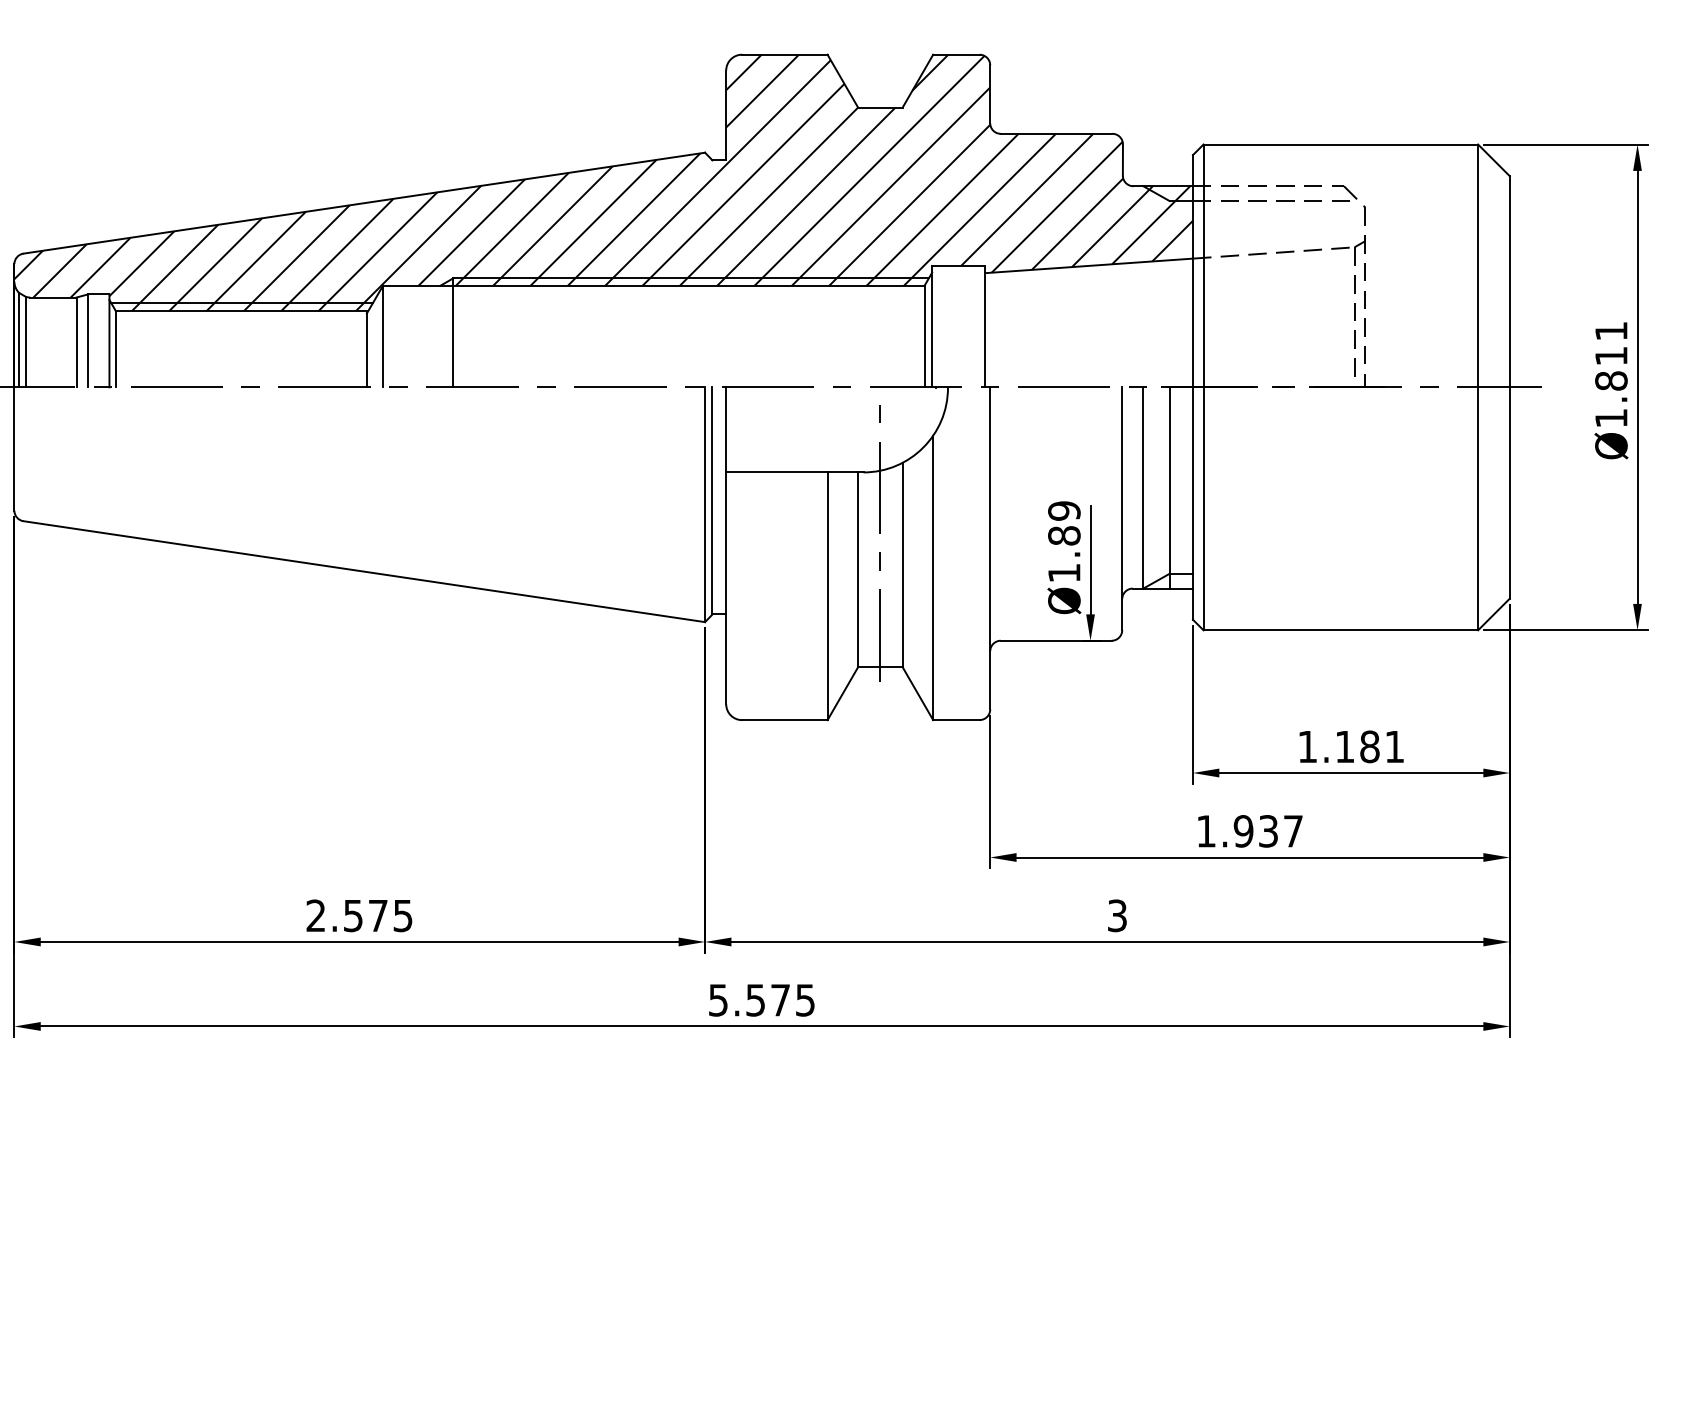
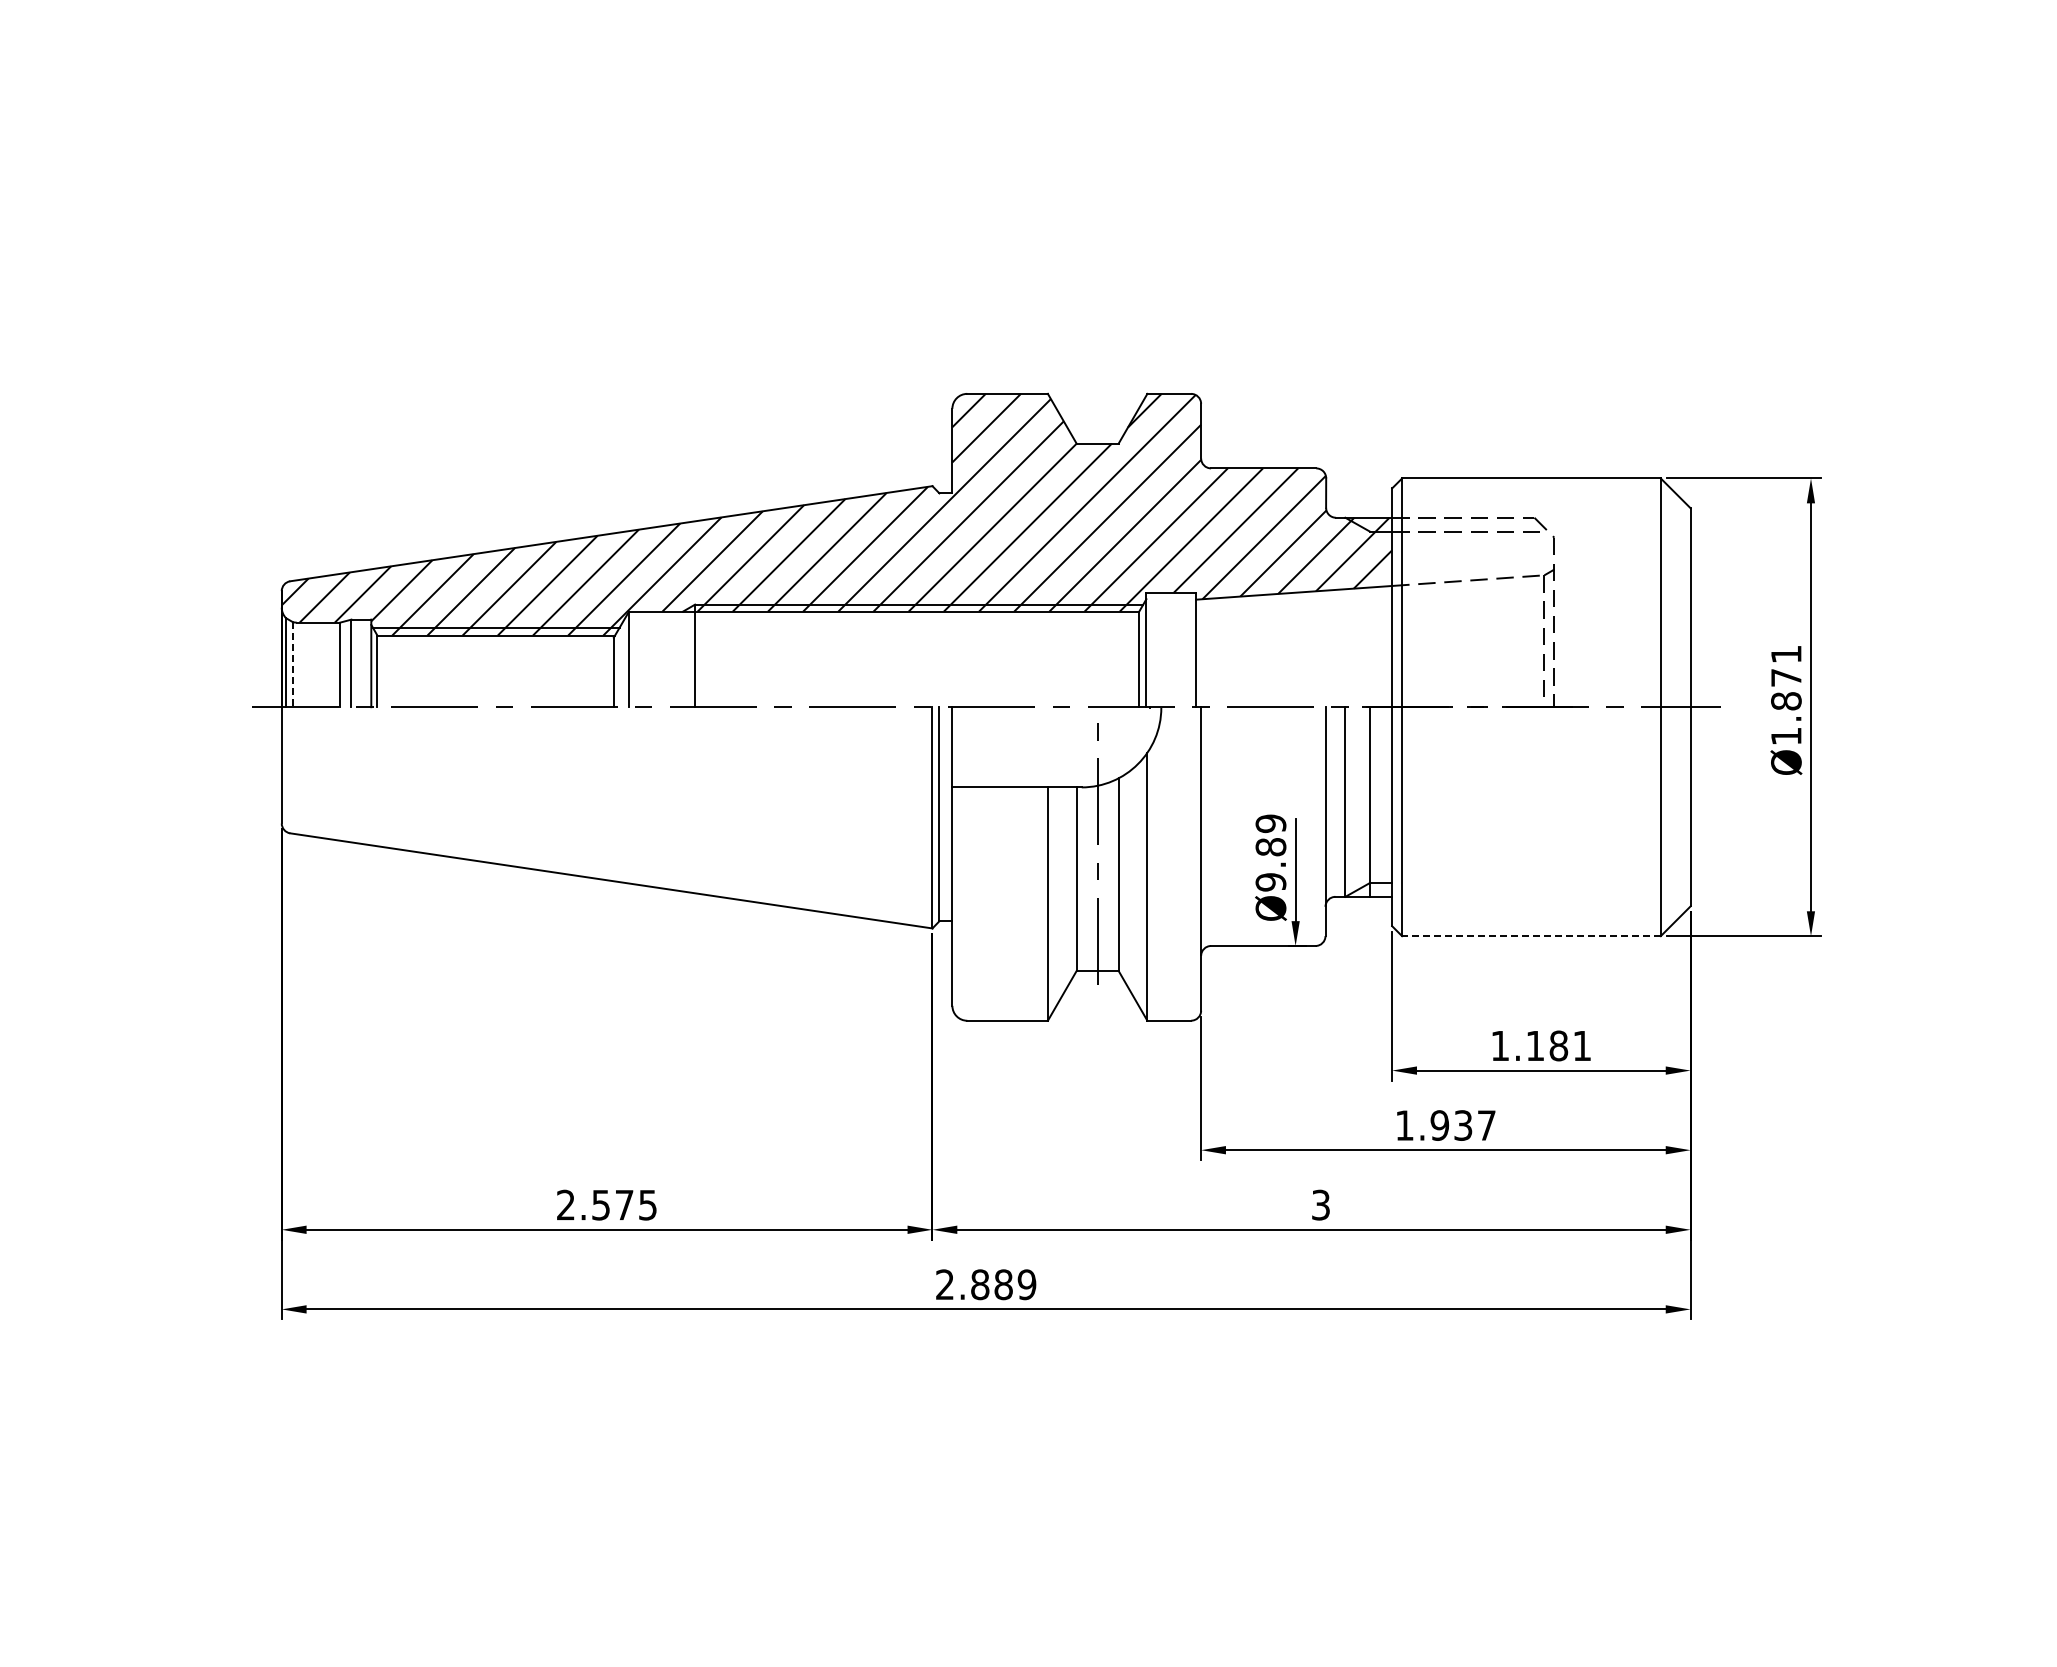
line: (25, 341) -> (292, 664), solid -> dashed
text: (1611, 355) -> (1786, 677), Ø1.811 -> Ø1.871
text: (1063, 573) -> (1270, 882), Ø1.89 -> Ø9.89
line: (1339, 630) -> (1530, 936), solid -> dashed
text: (762, 1000) -> (986, 1284), 5.575 -> 2.889

